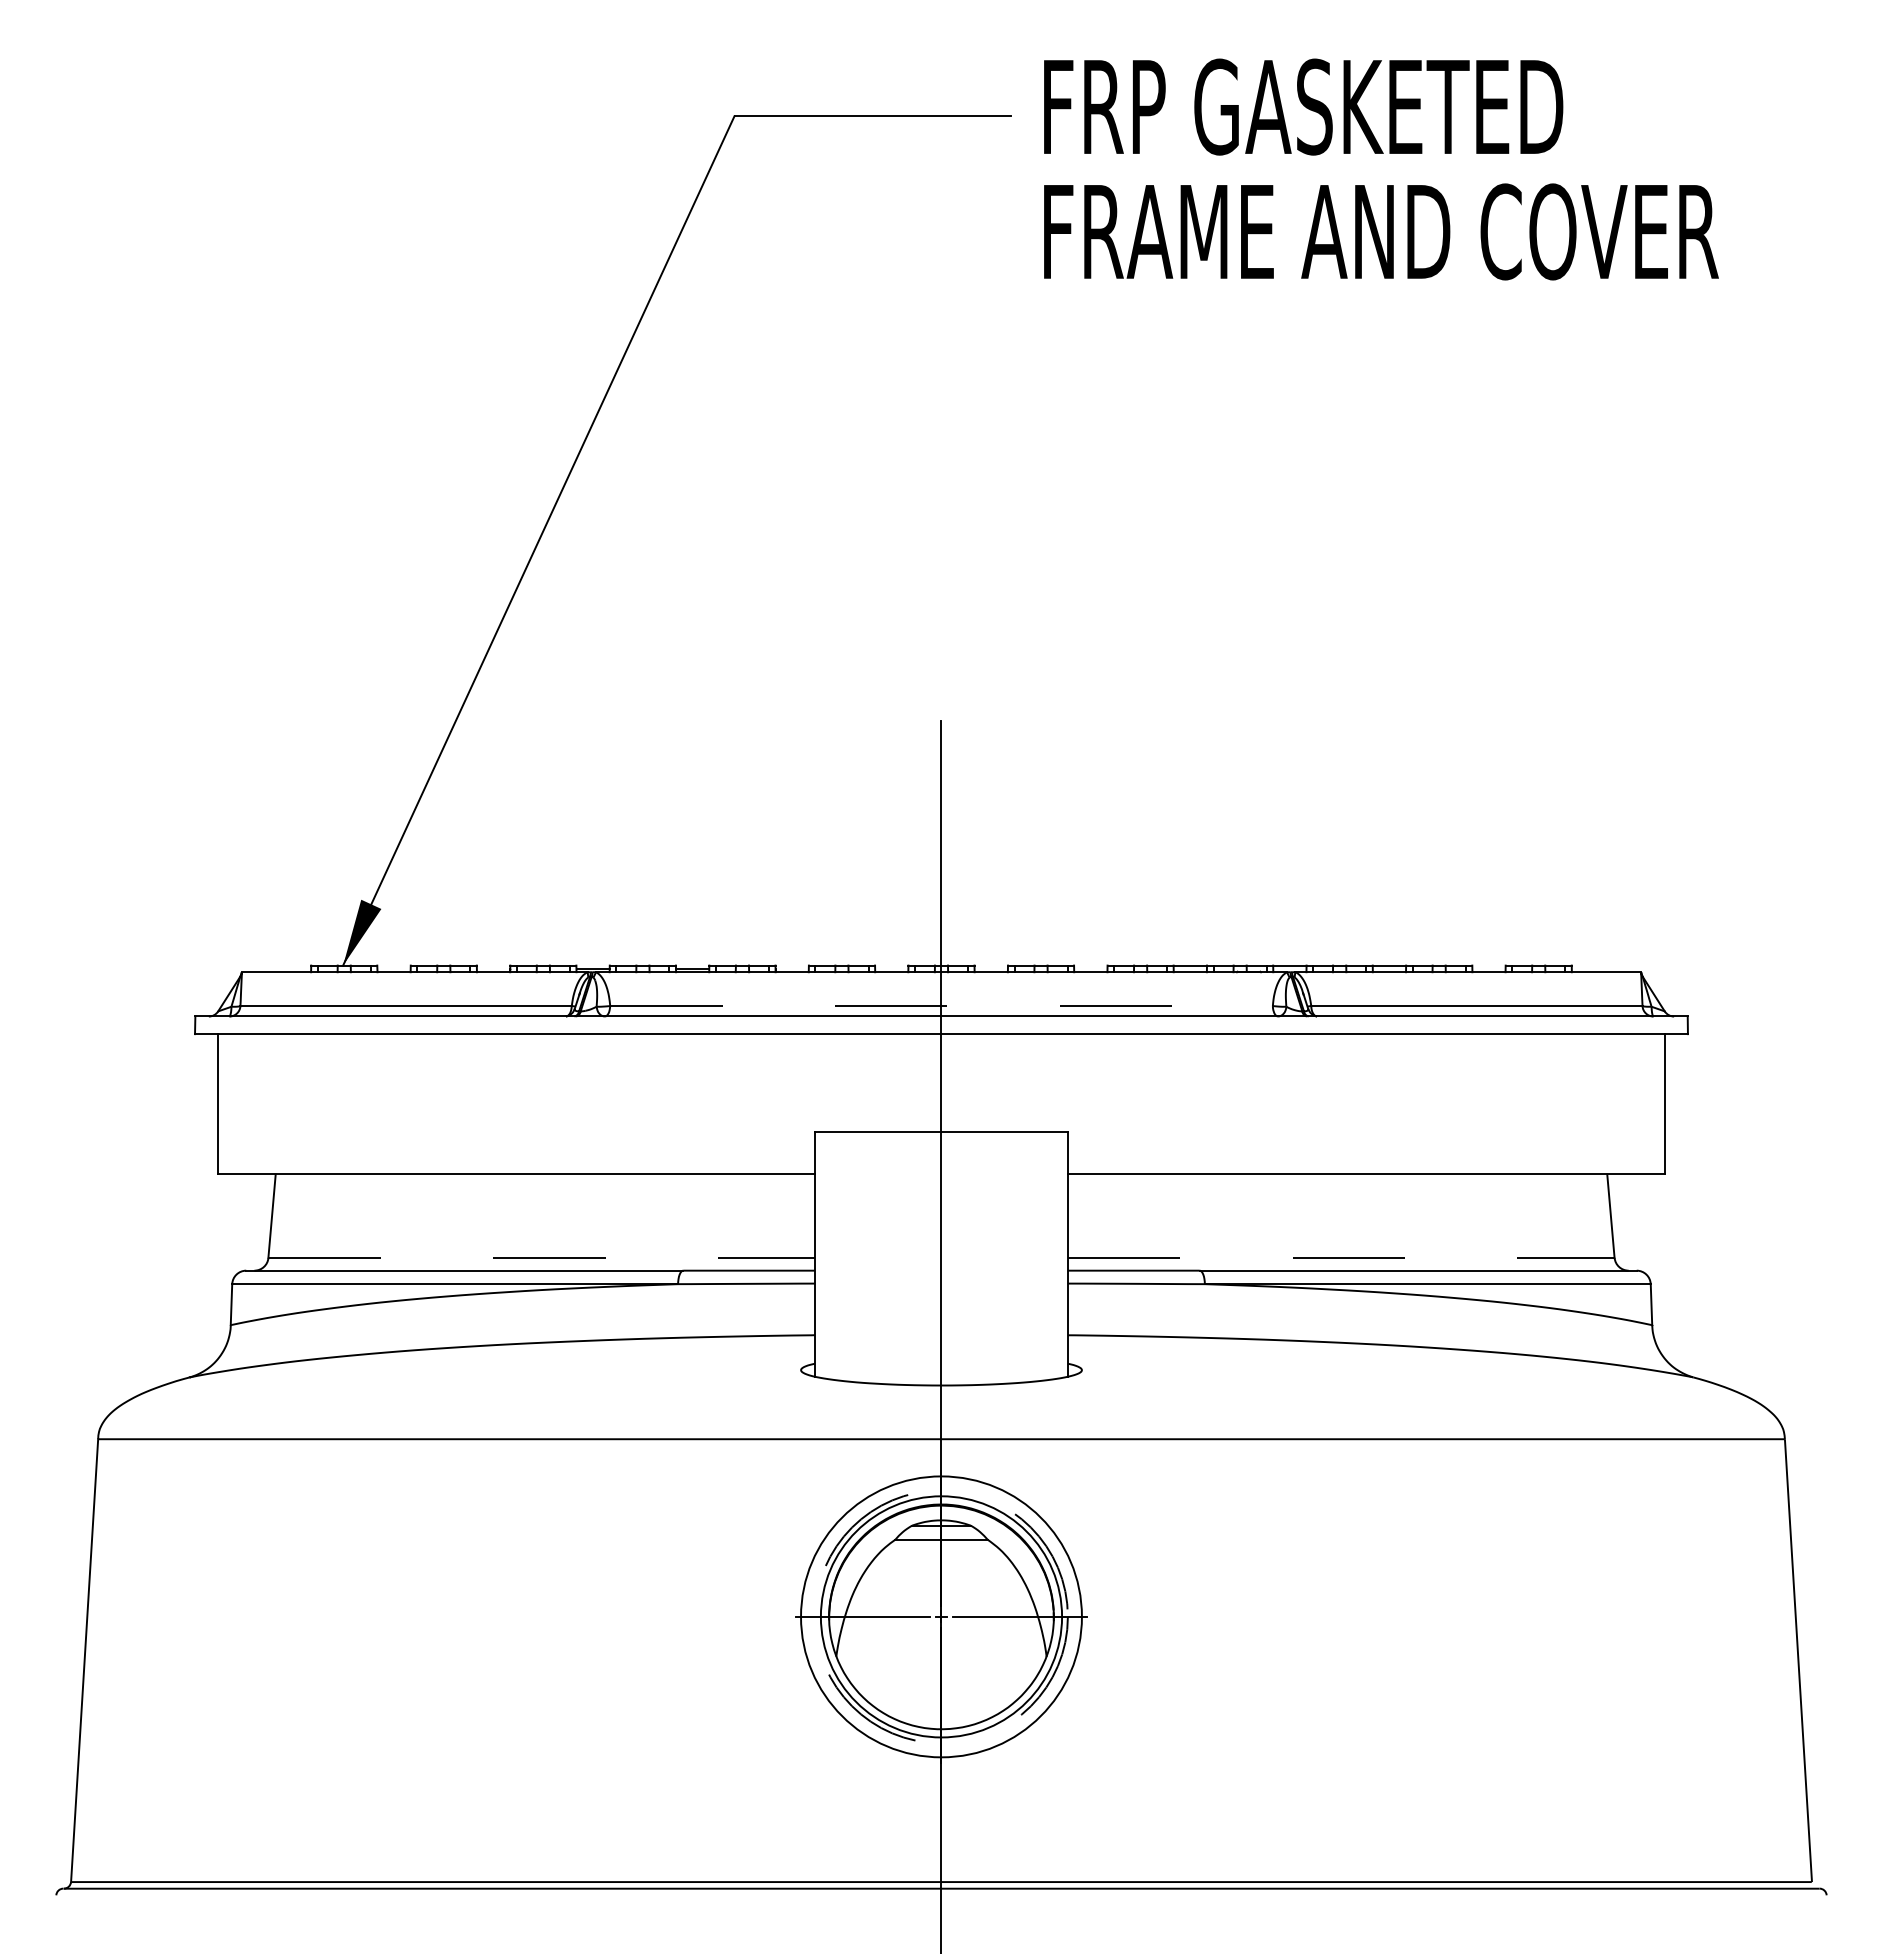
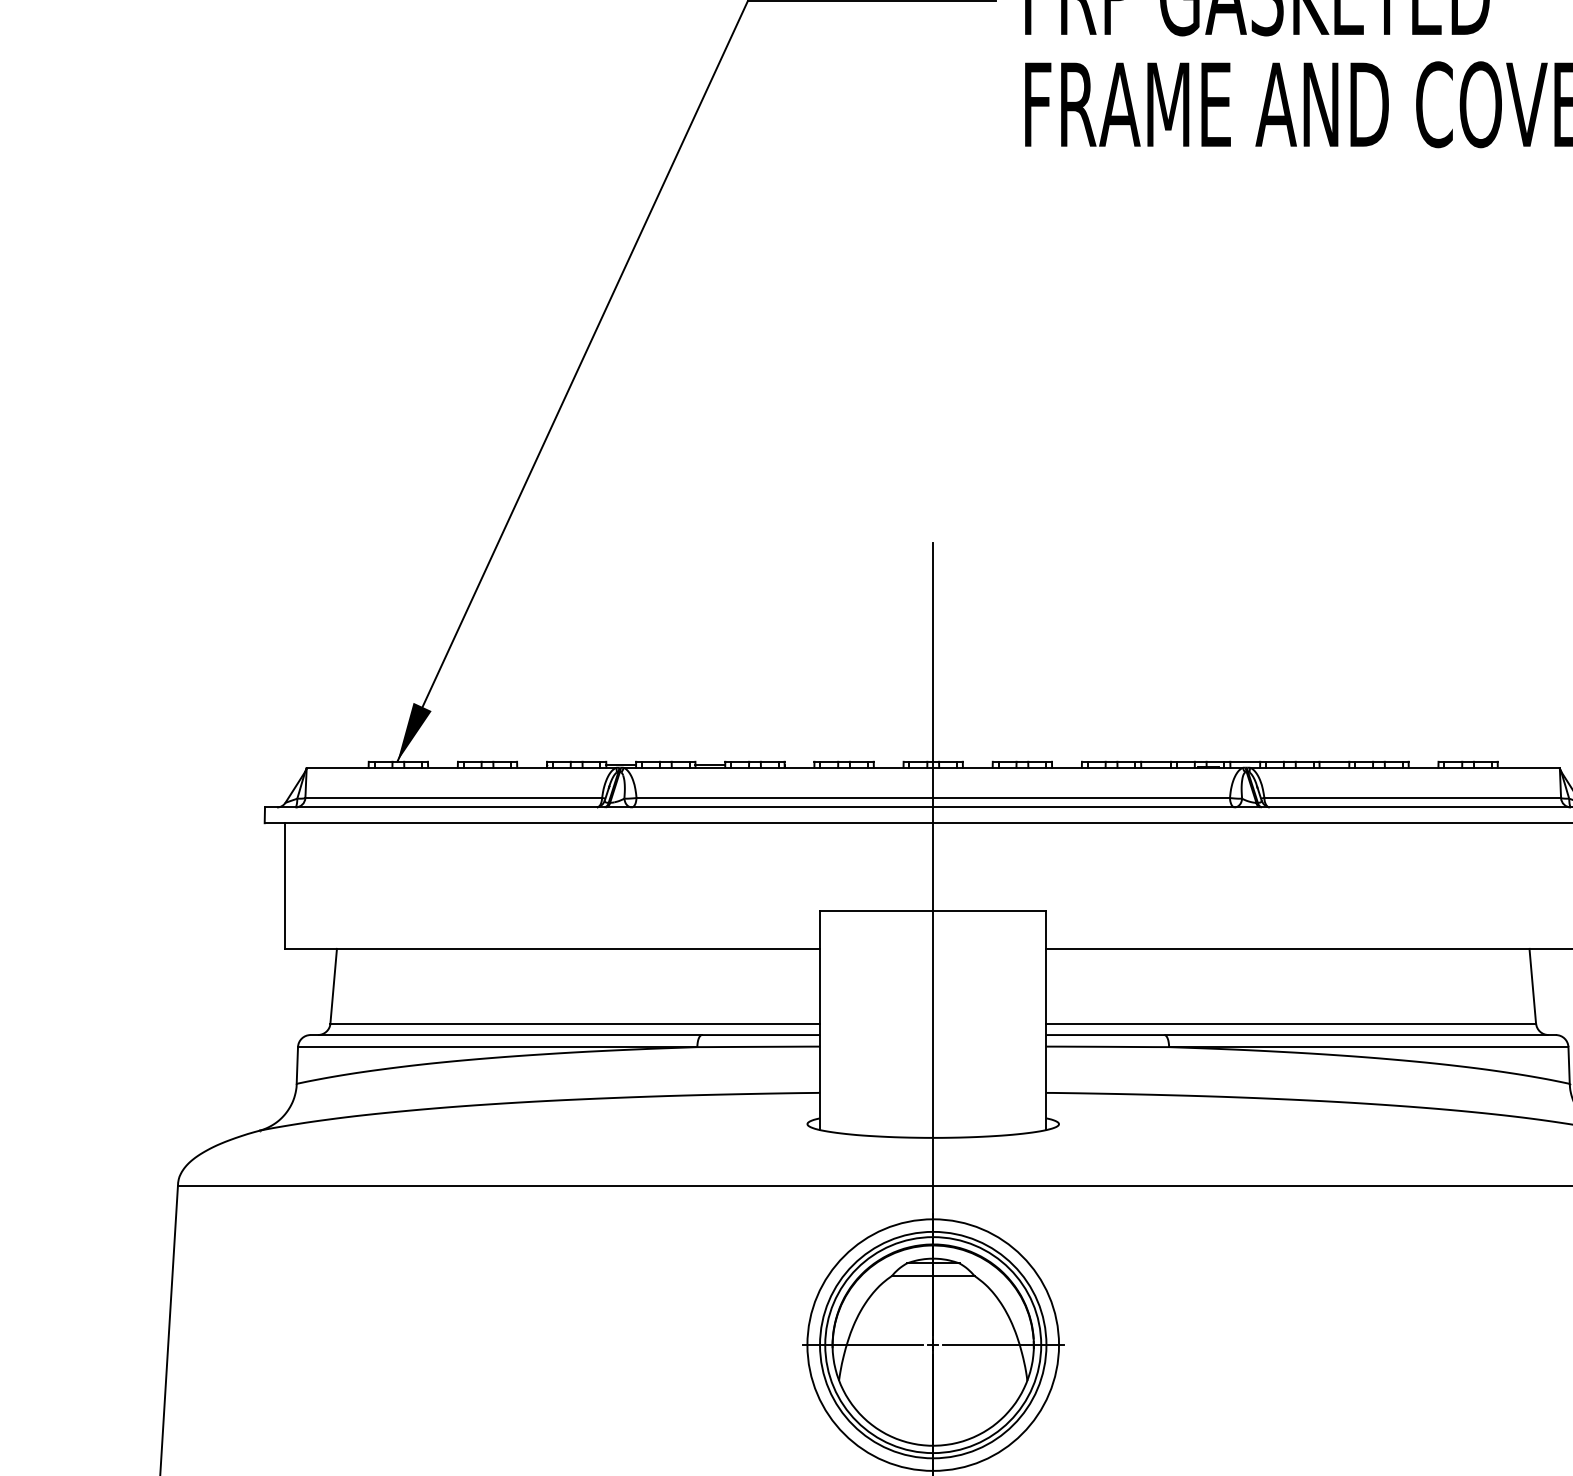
line: (942, 1006) -> (934, 798), dashed -> solid
line: (542, 1257) -> (575, 1023), dashed -> solid
line: (1341, 1257) -> (1291, 1023), dashed -> solid
circle: (941, 1616) -> (933, 1344), dashed -> solid

